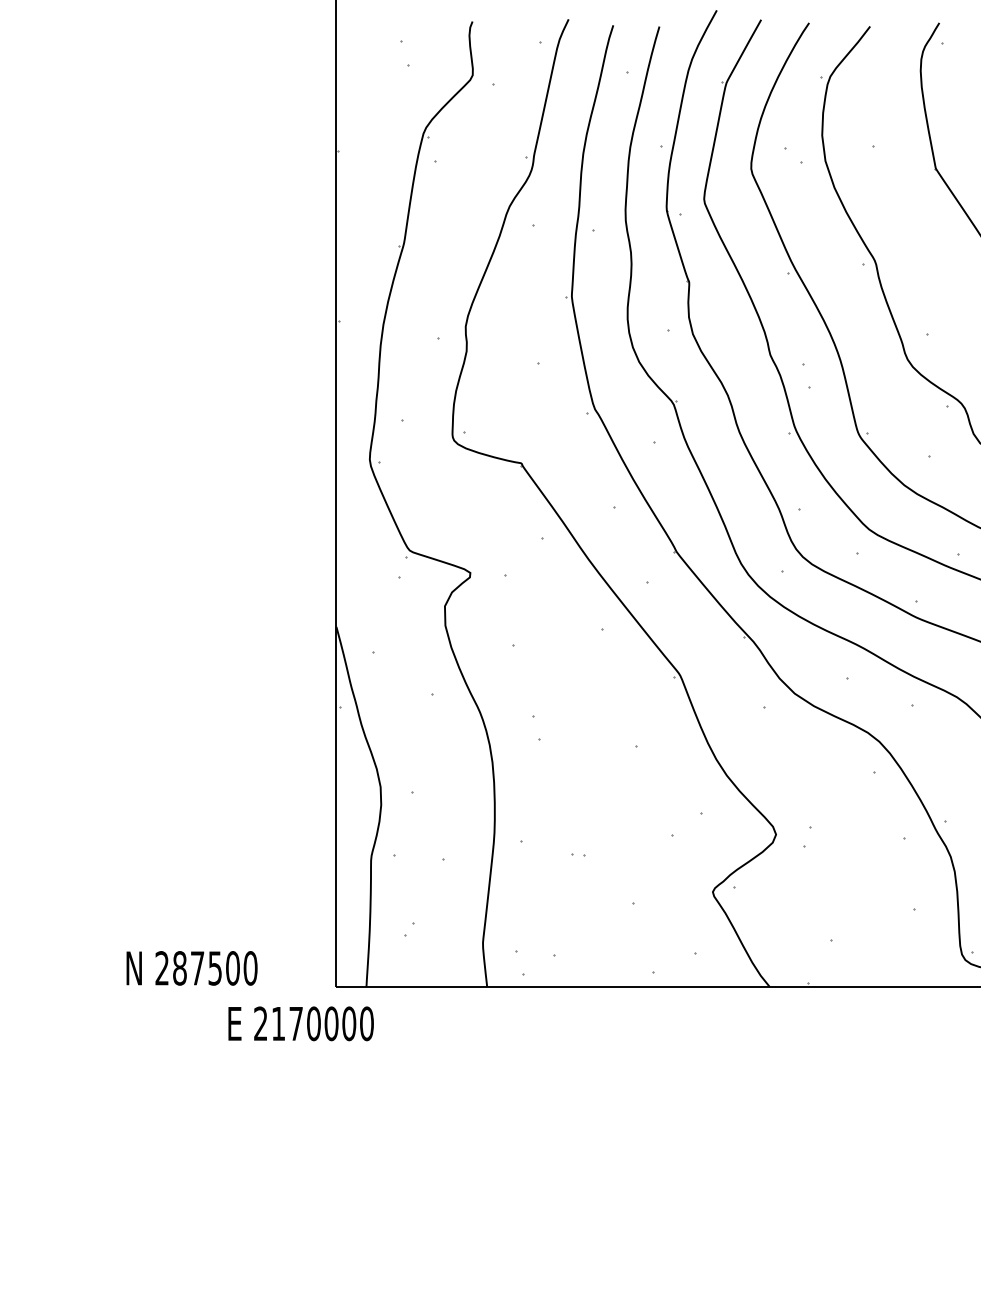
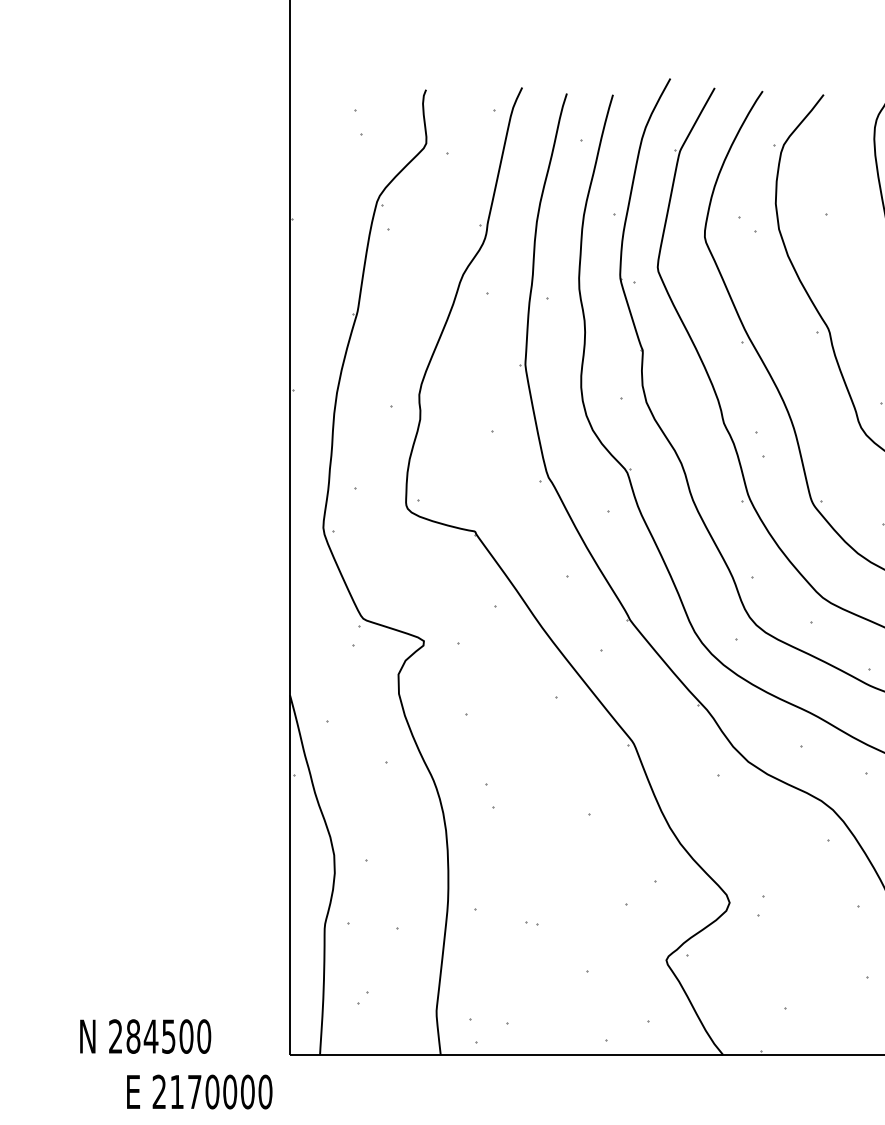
text: (197, 968) -> (151, 1036), 287500 -> 284500
text: (300, 1023) -> (199, 1091), moved

